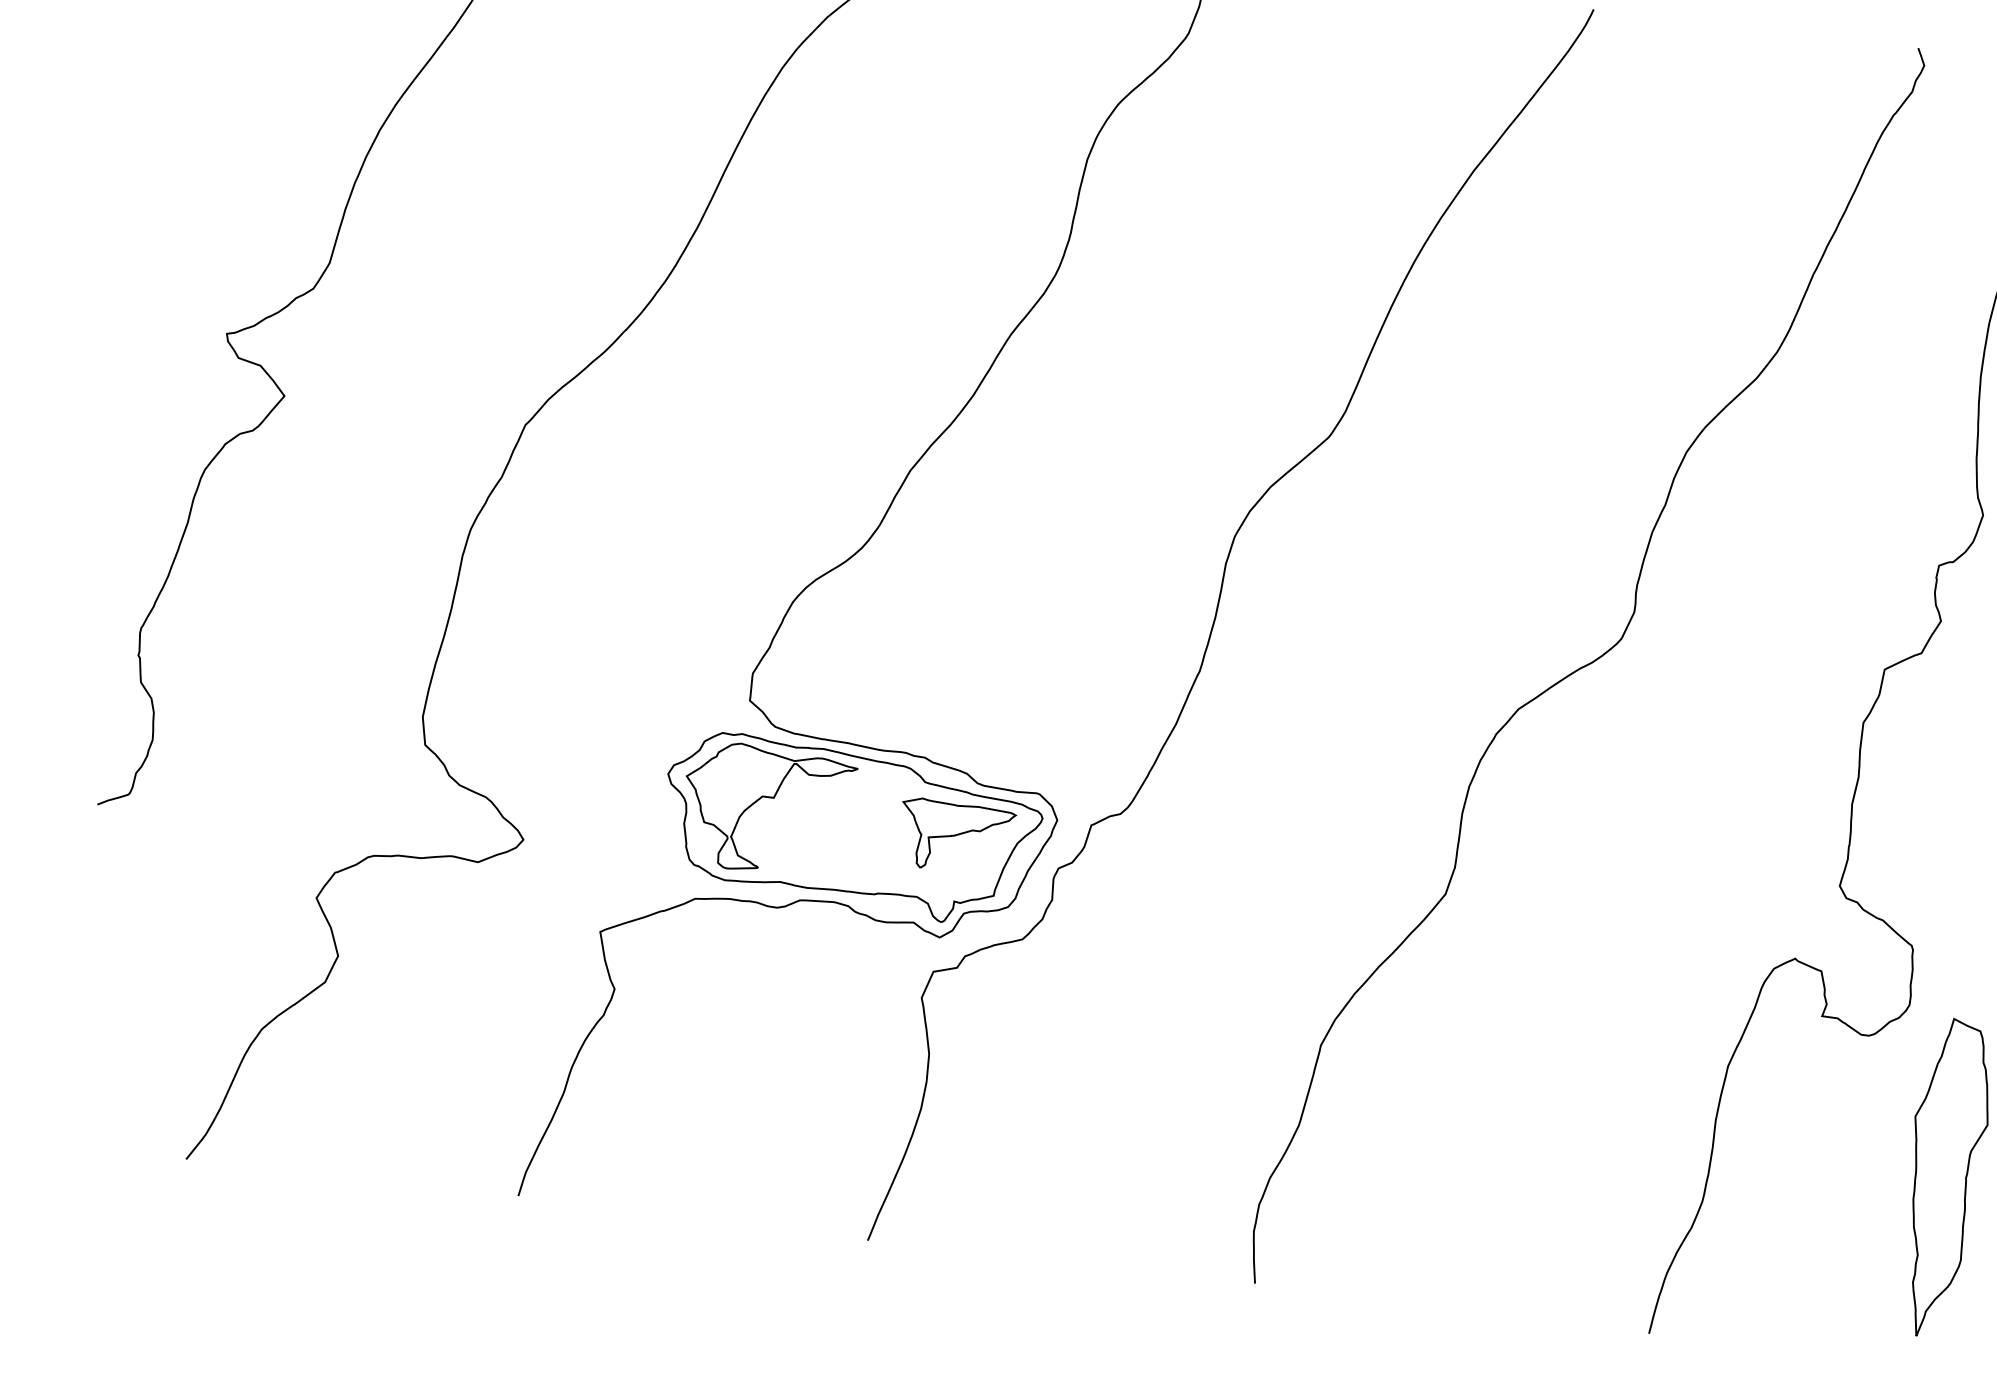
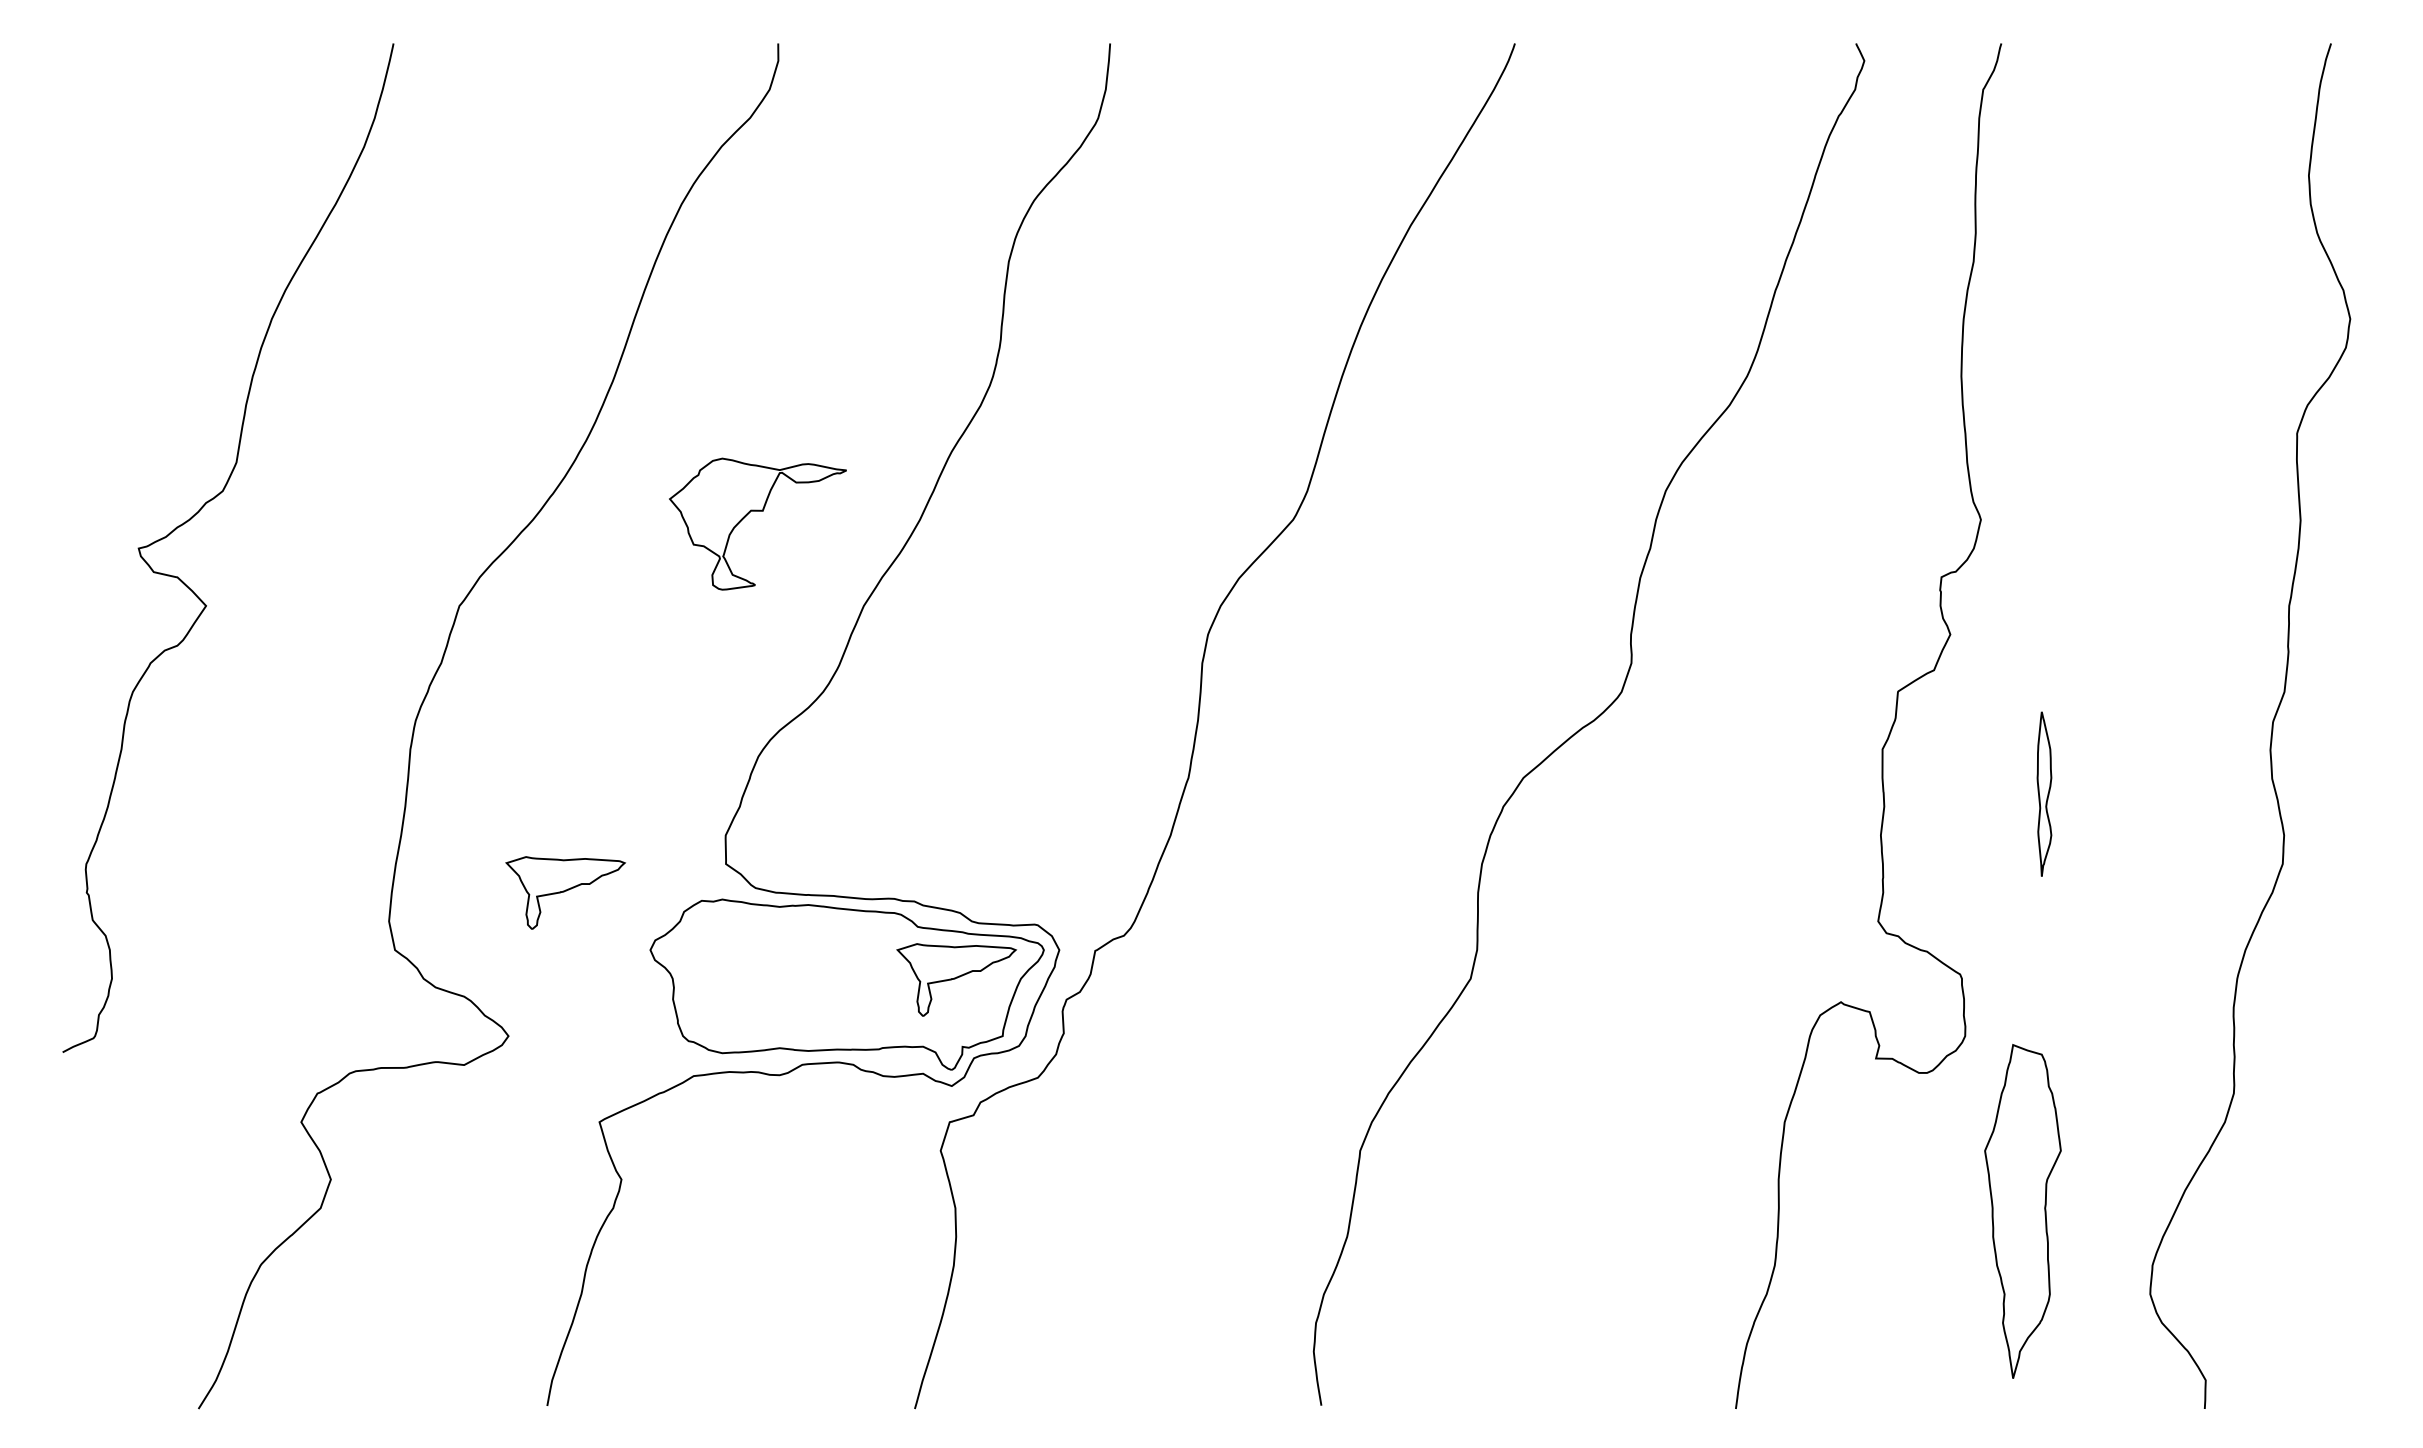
part: (593, 709) -> (565, 892), added
part: (768, 797) -> (757, 511), moved

